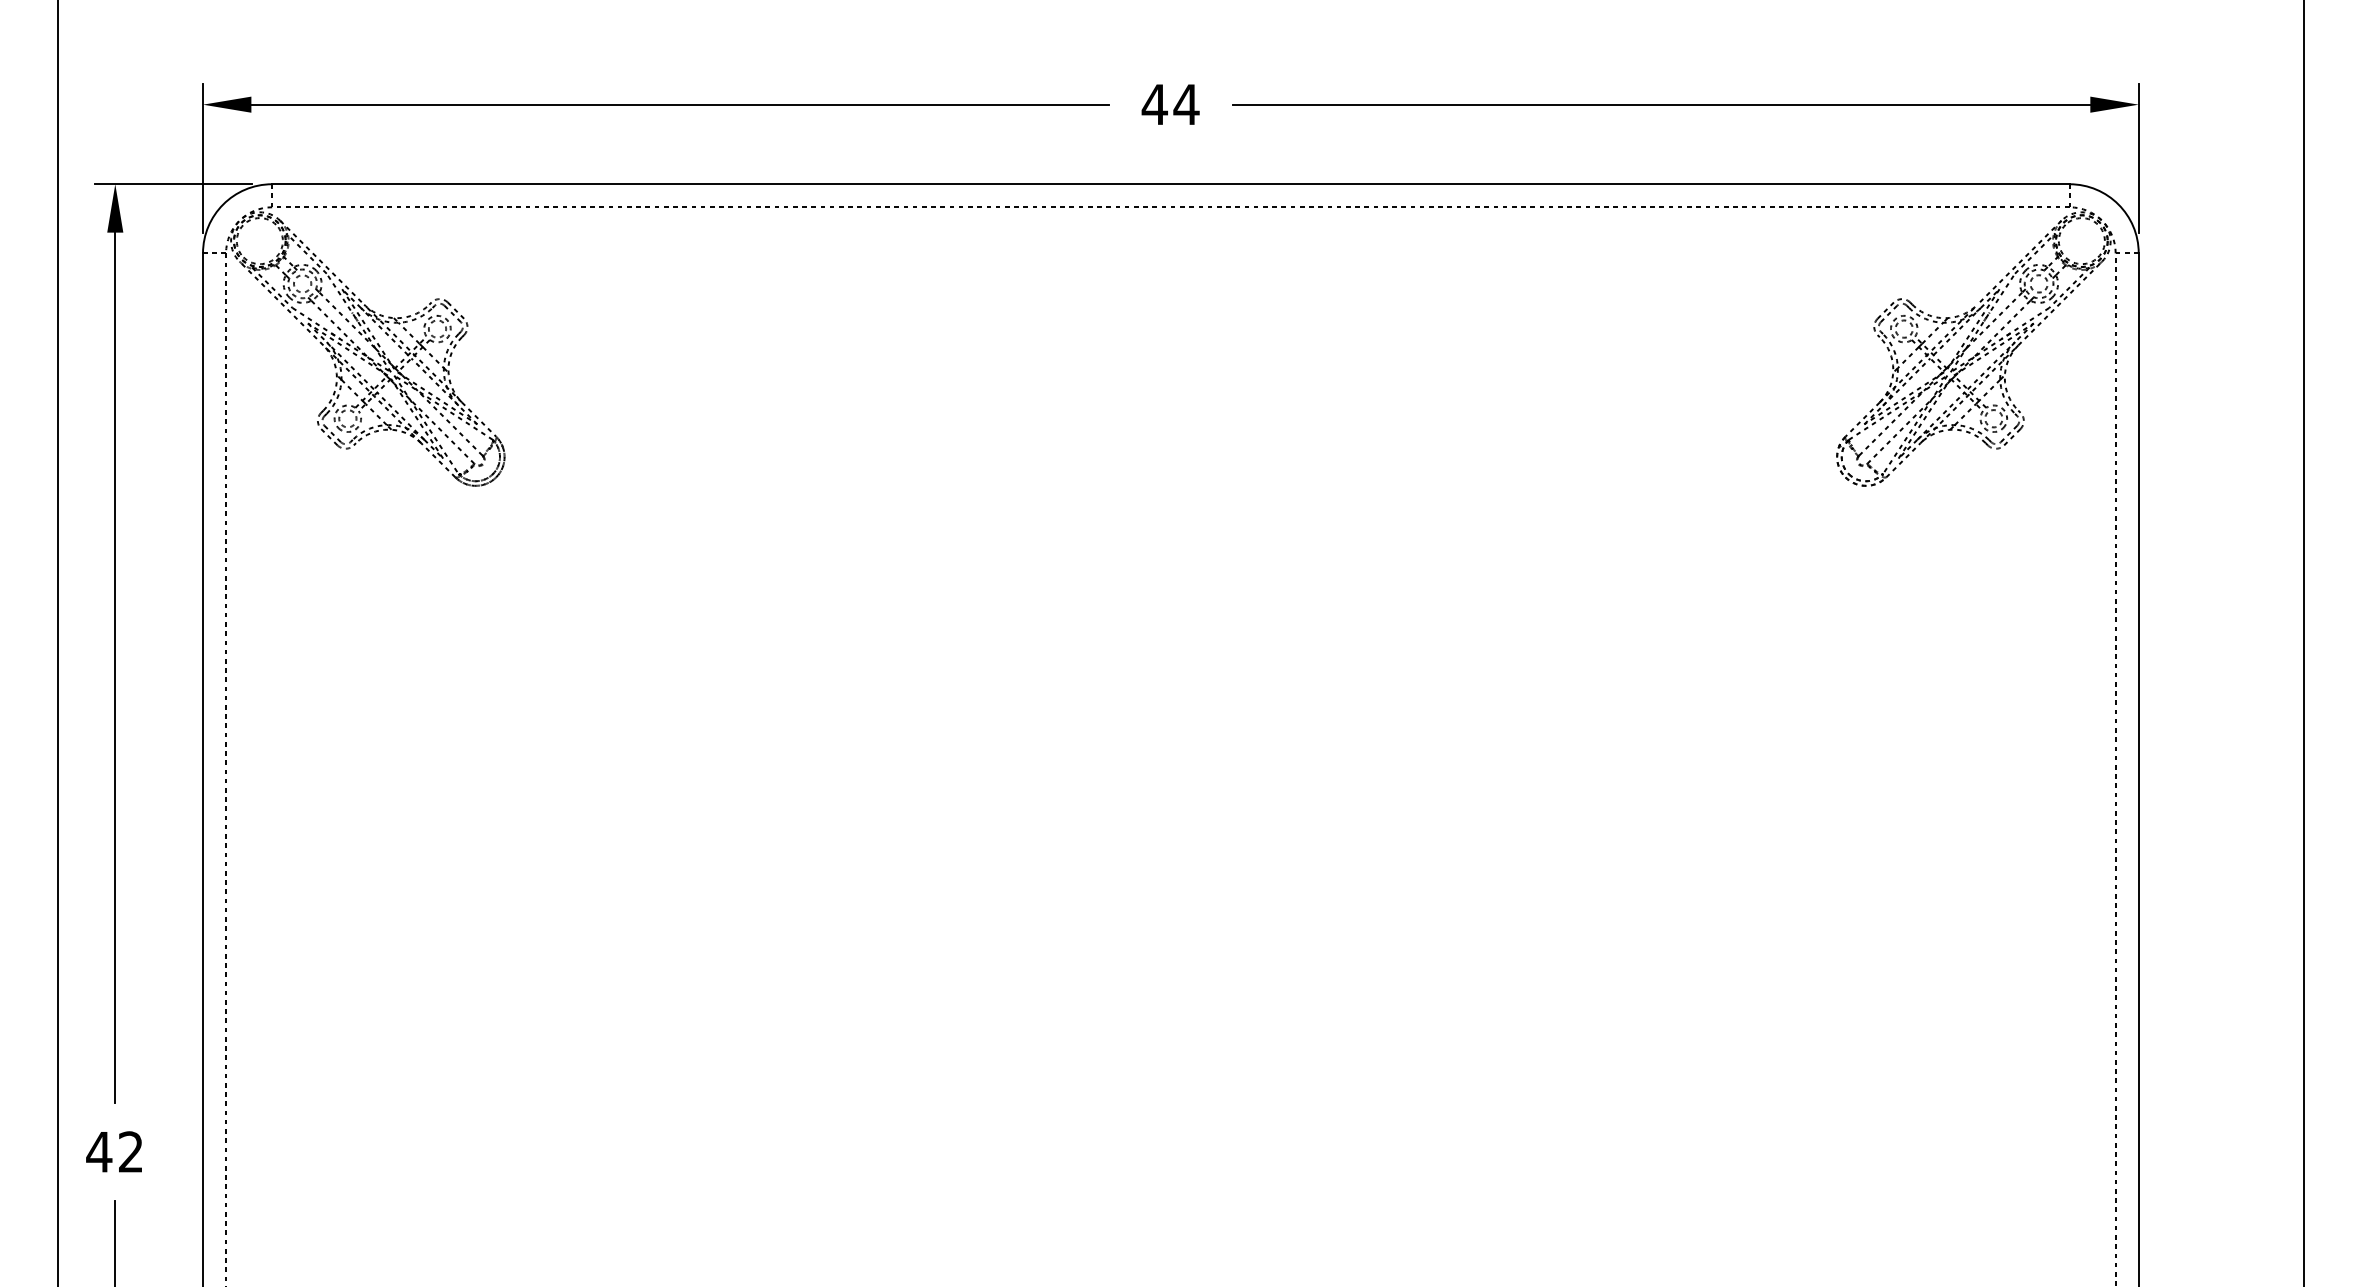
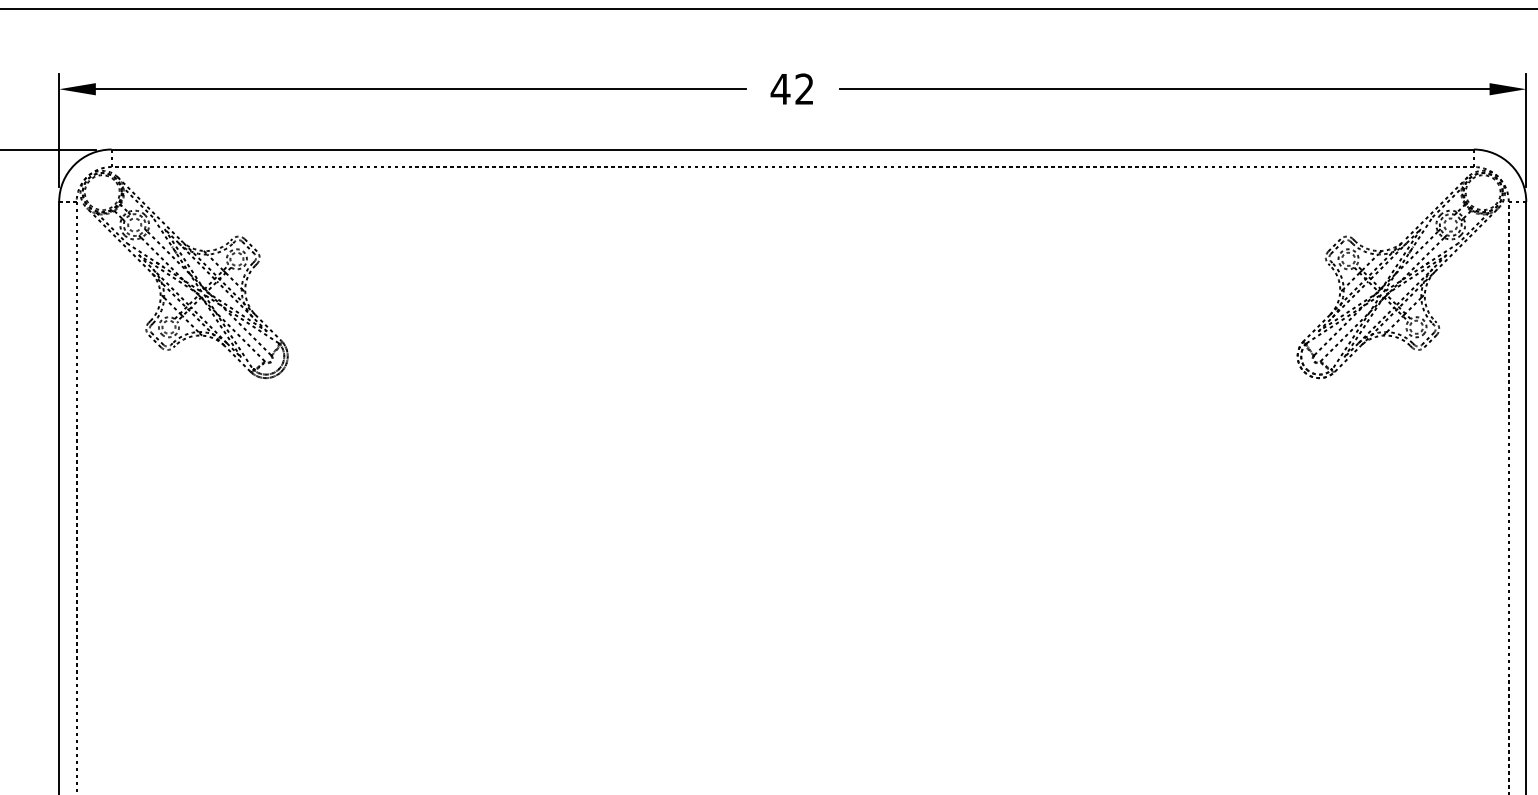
text: (1186, 103) -> (804, 88), 44 -> 42

